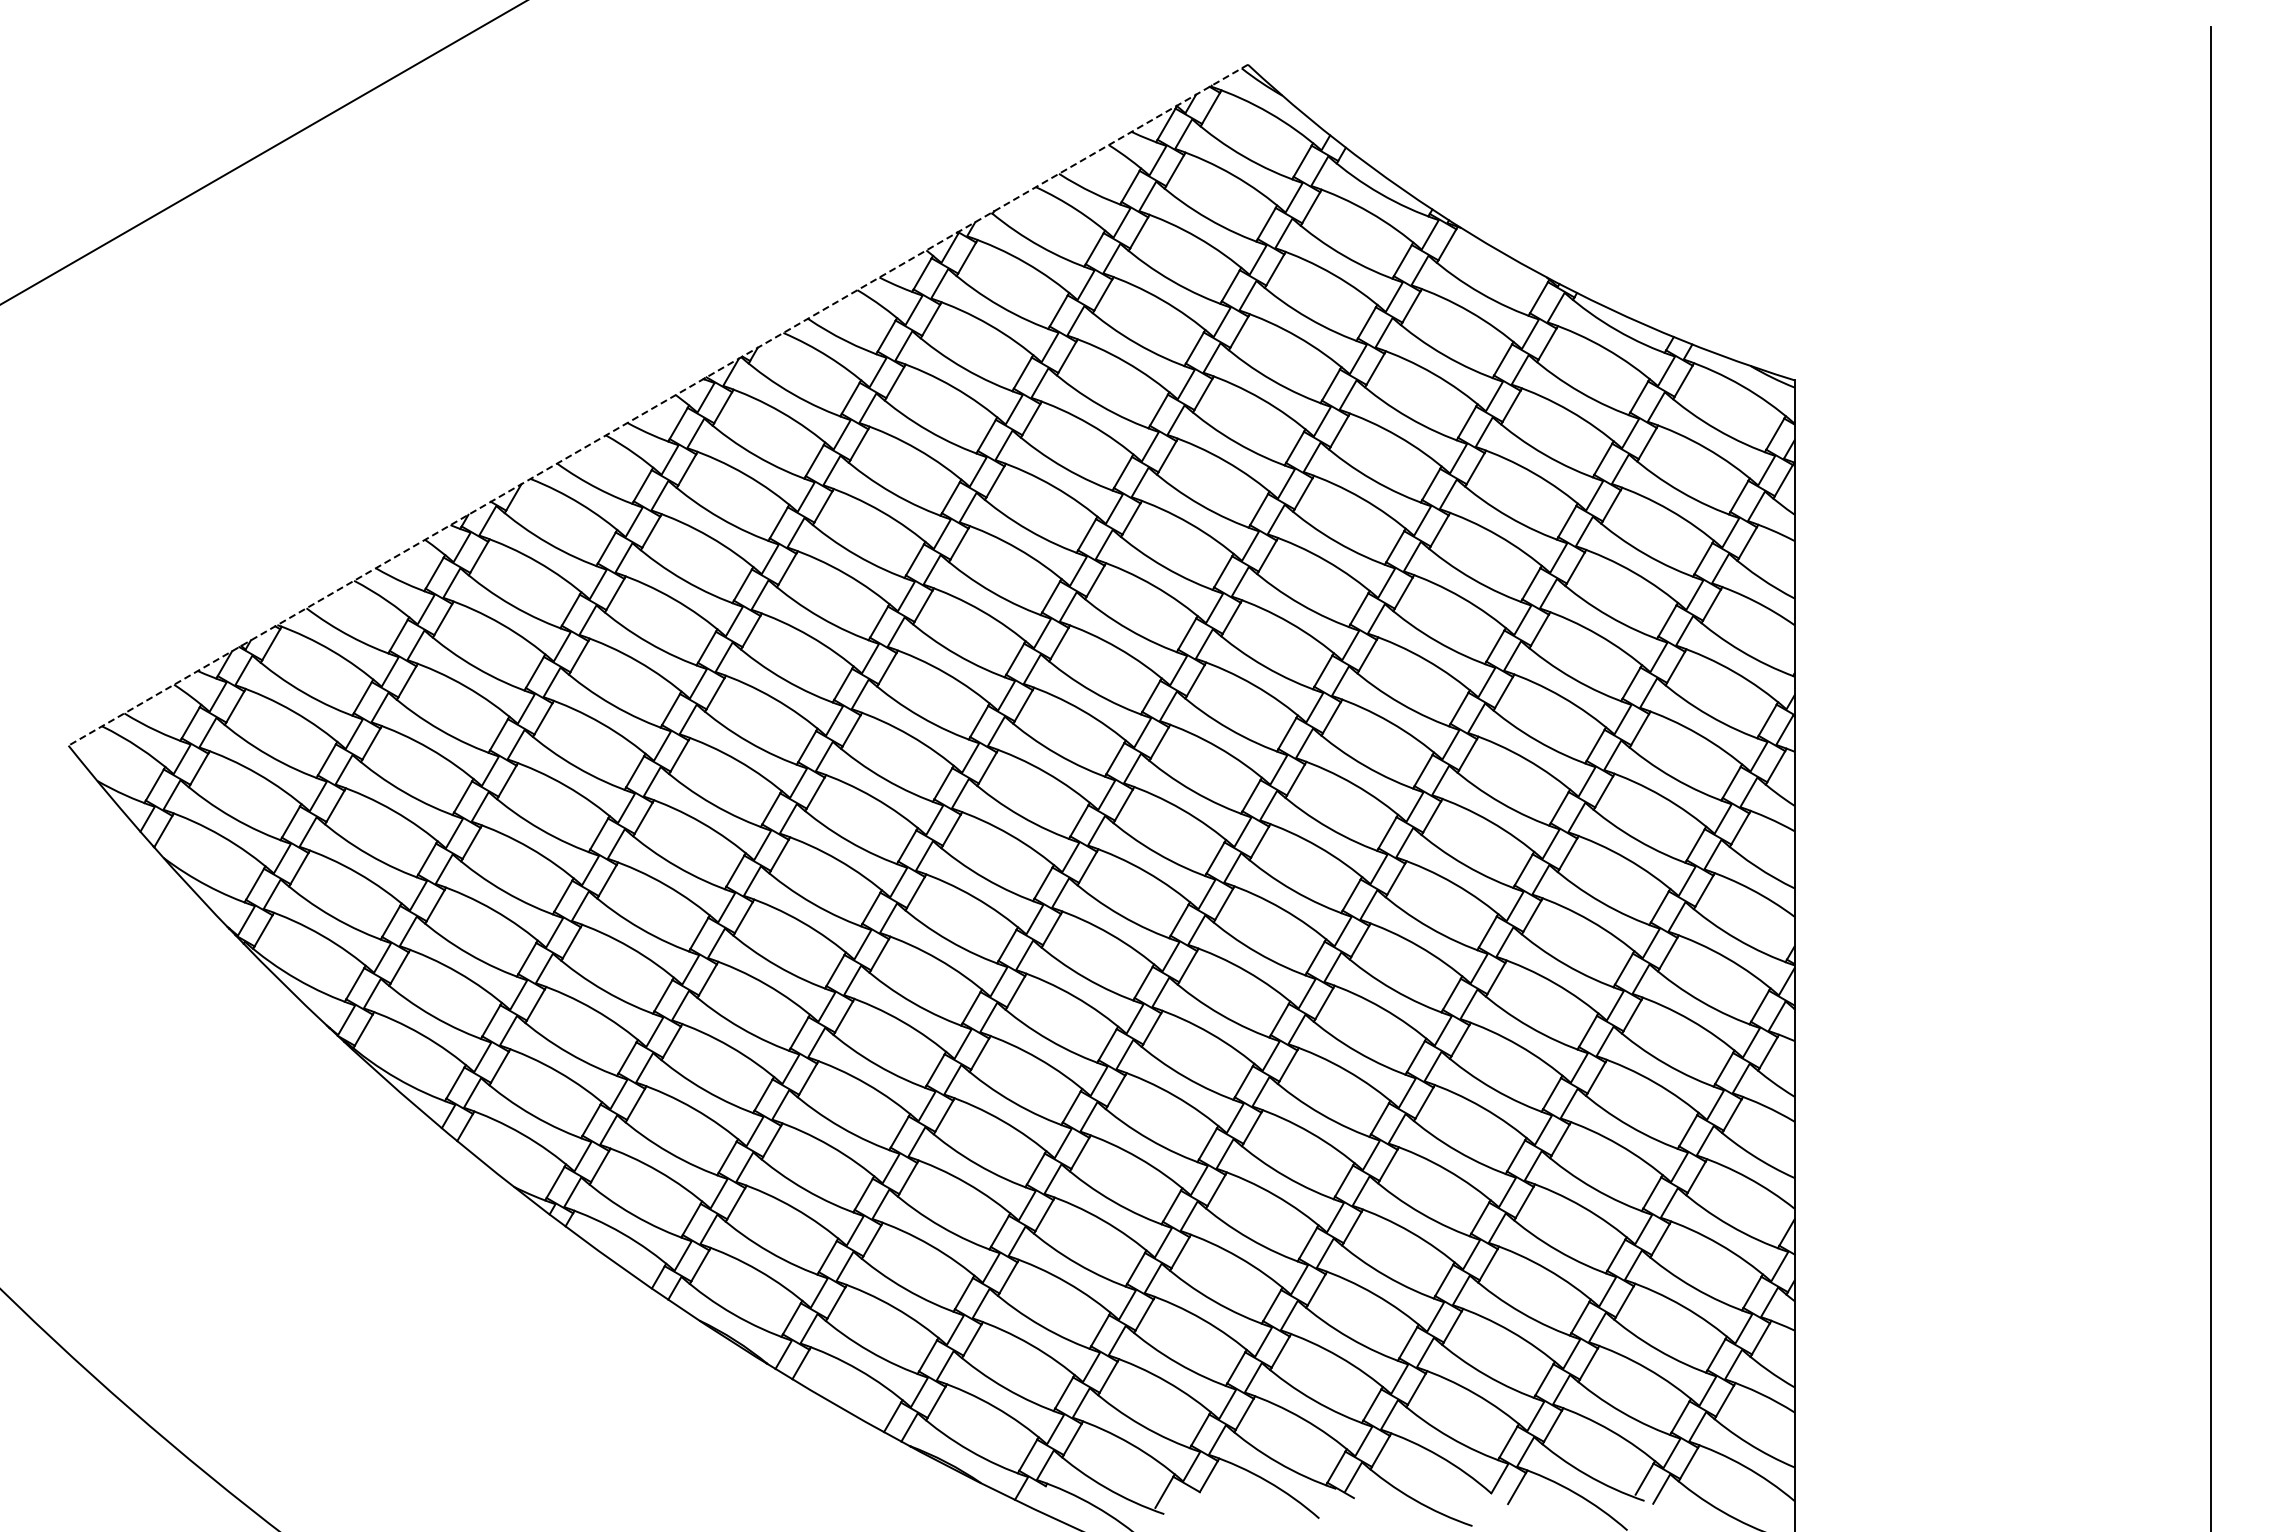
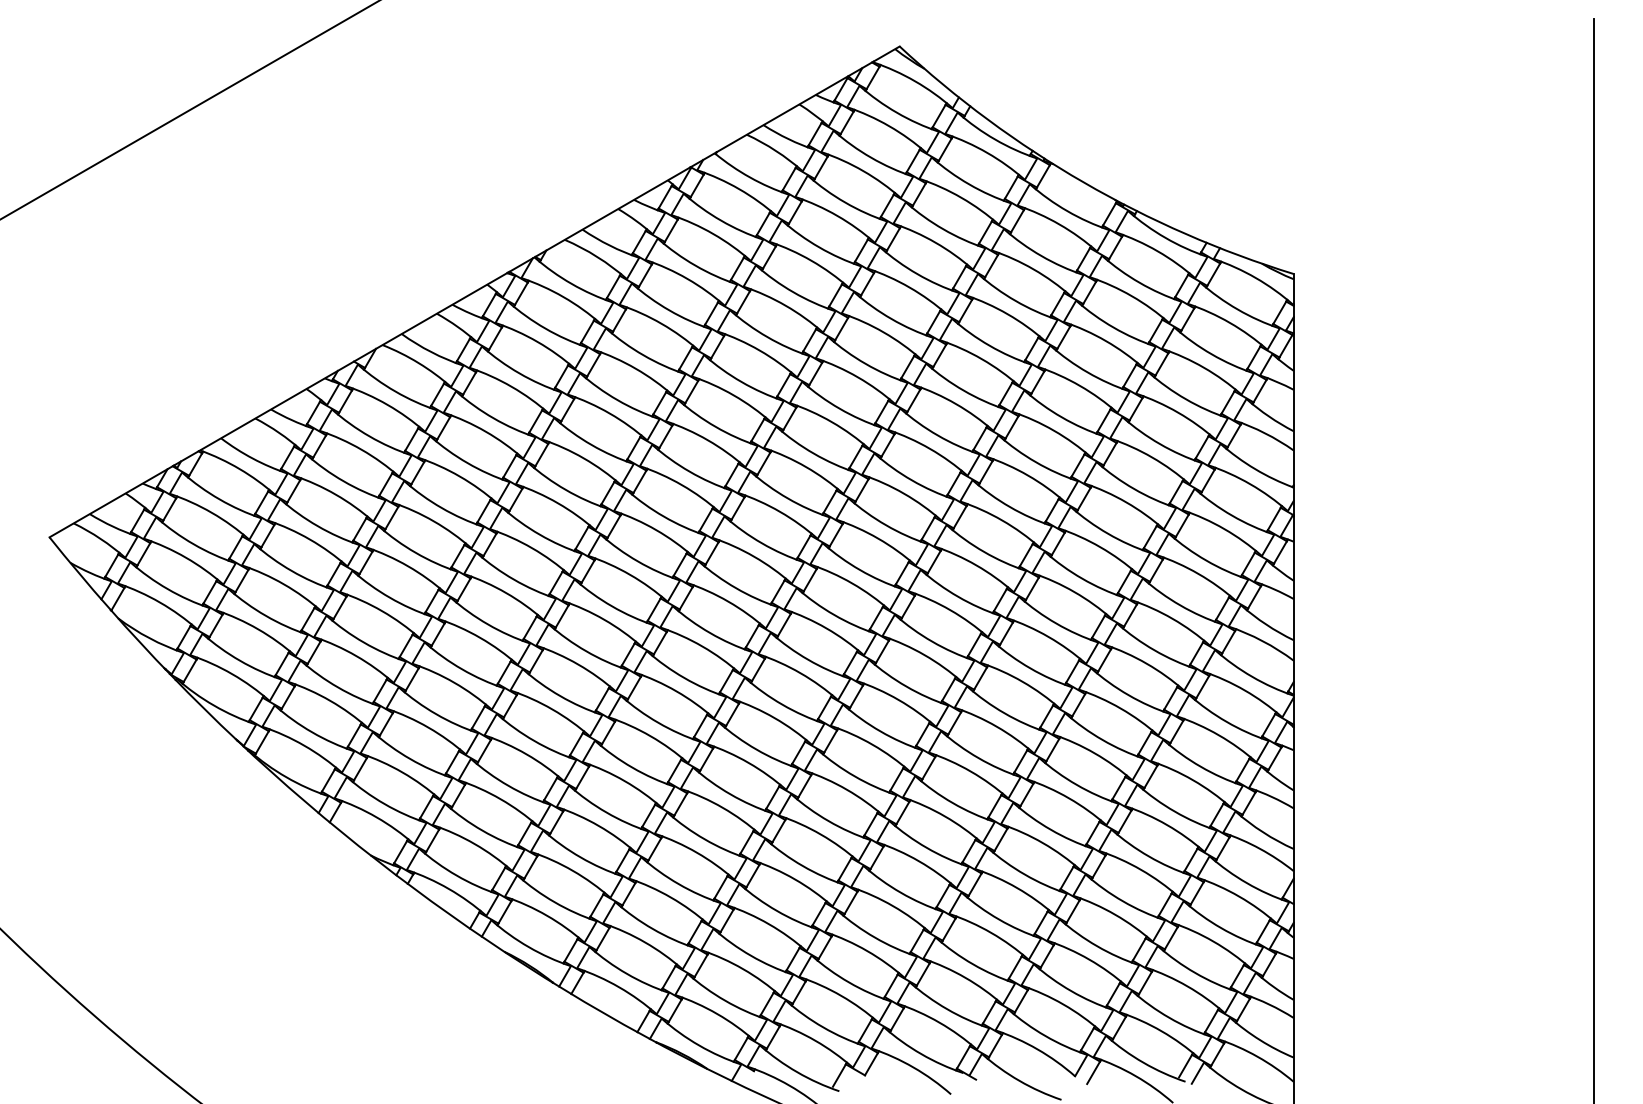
line: (658, 405) -> (474, 292), dashed -> solid

